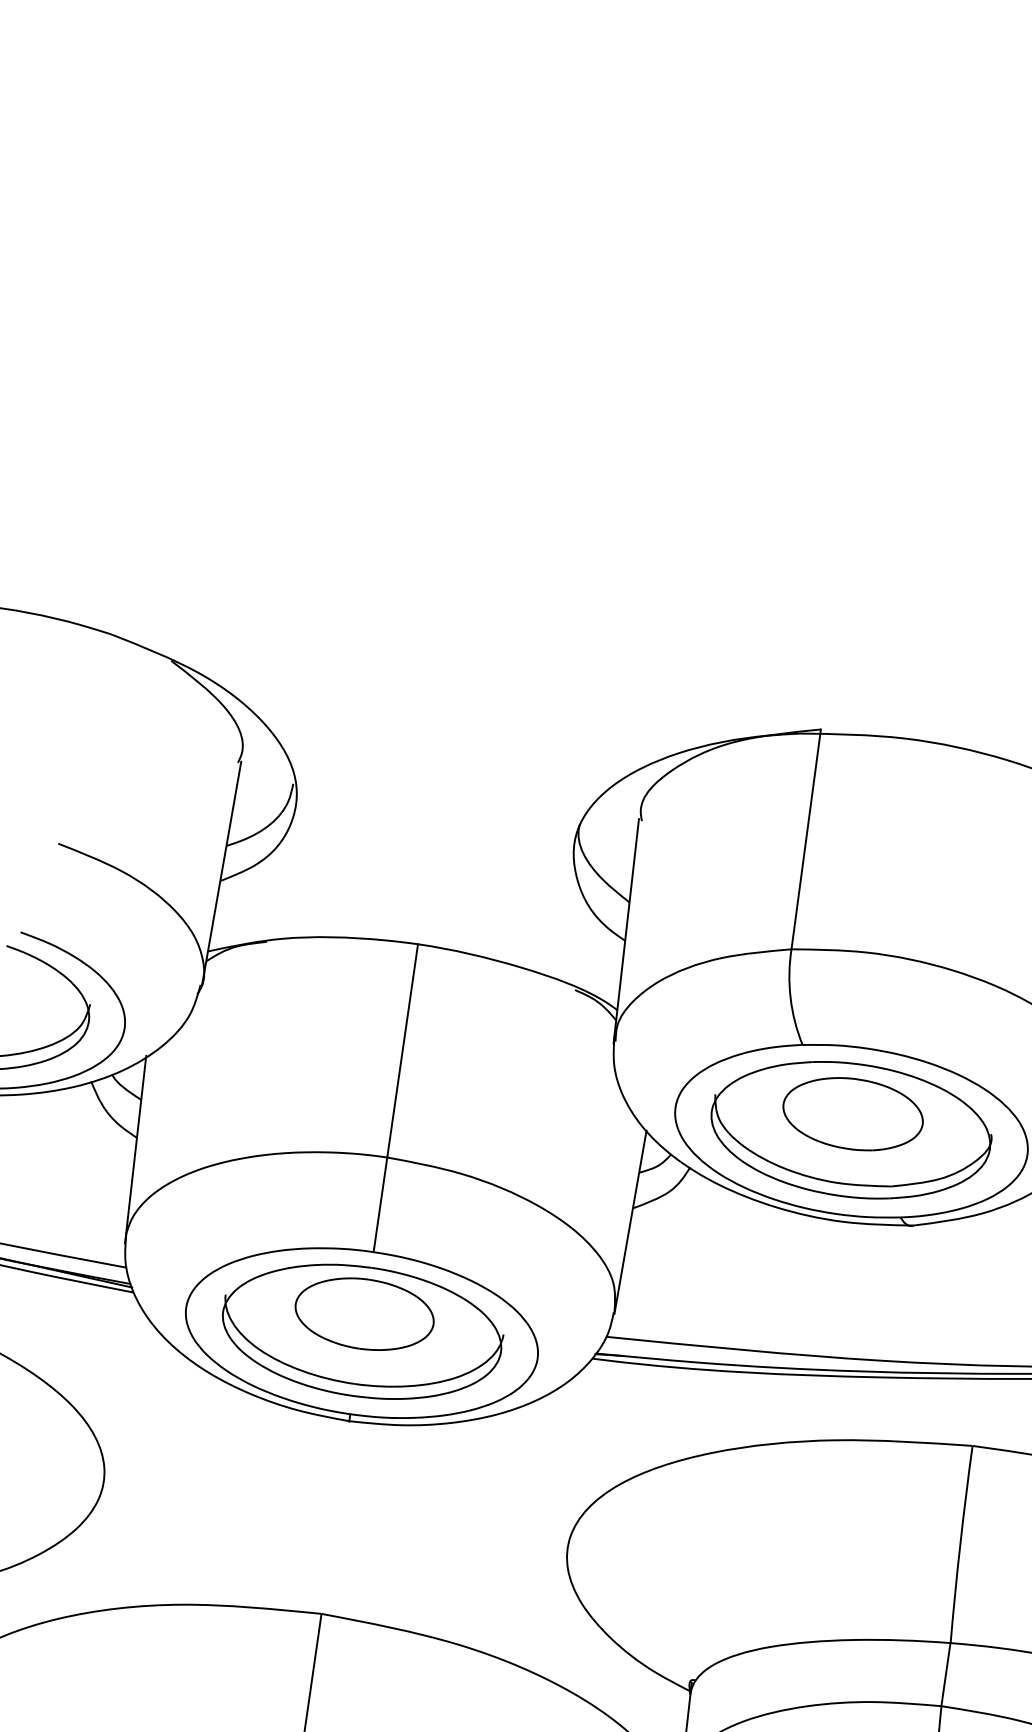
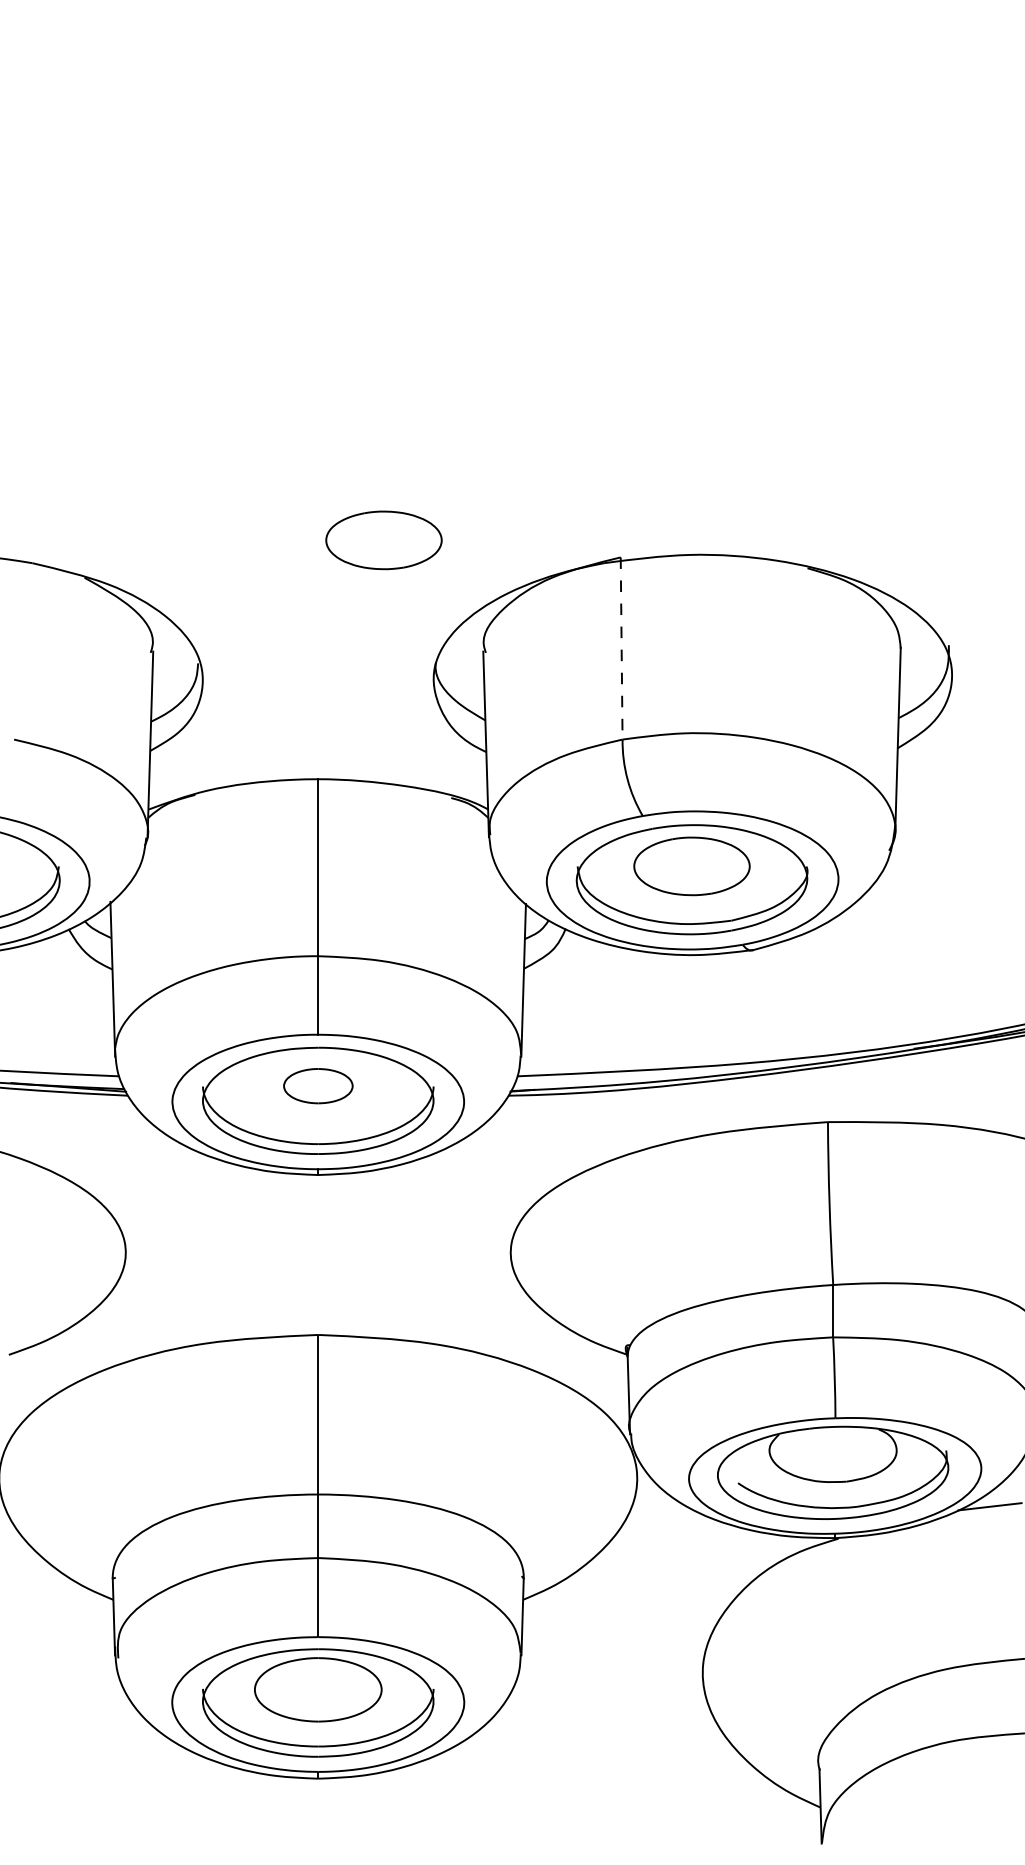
part: (538, 667) -> (383, 540), added
line: (805, 840) -> (621, 649), solid -> dashed
part: (365, 1313) -> (318, 1085), size x0.6

